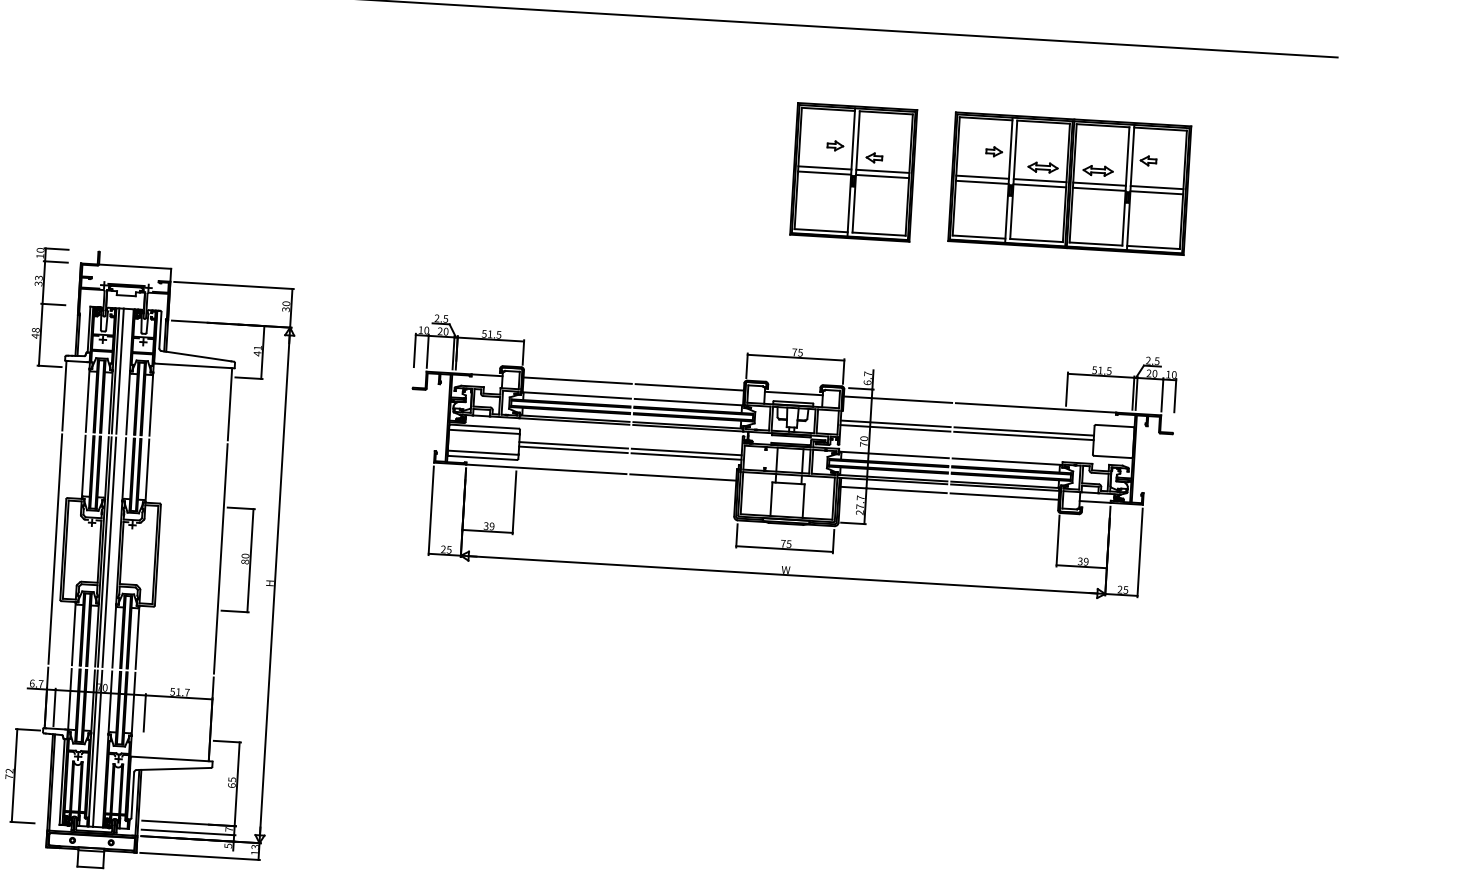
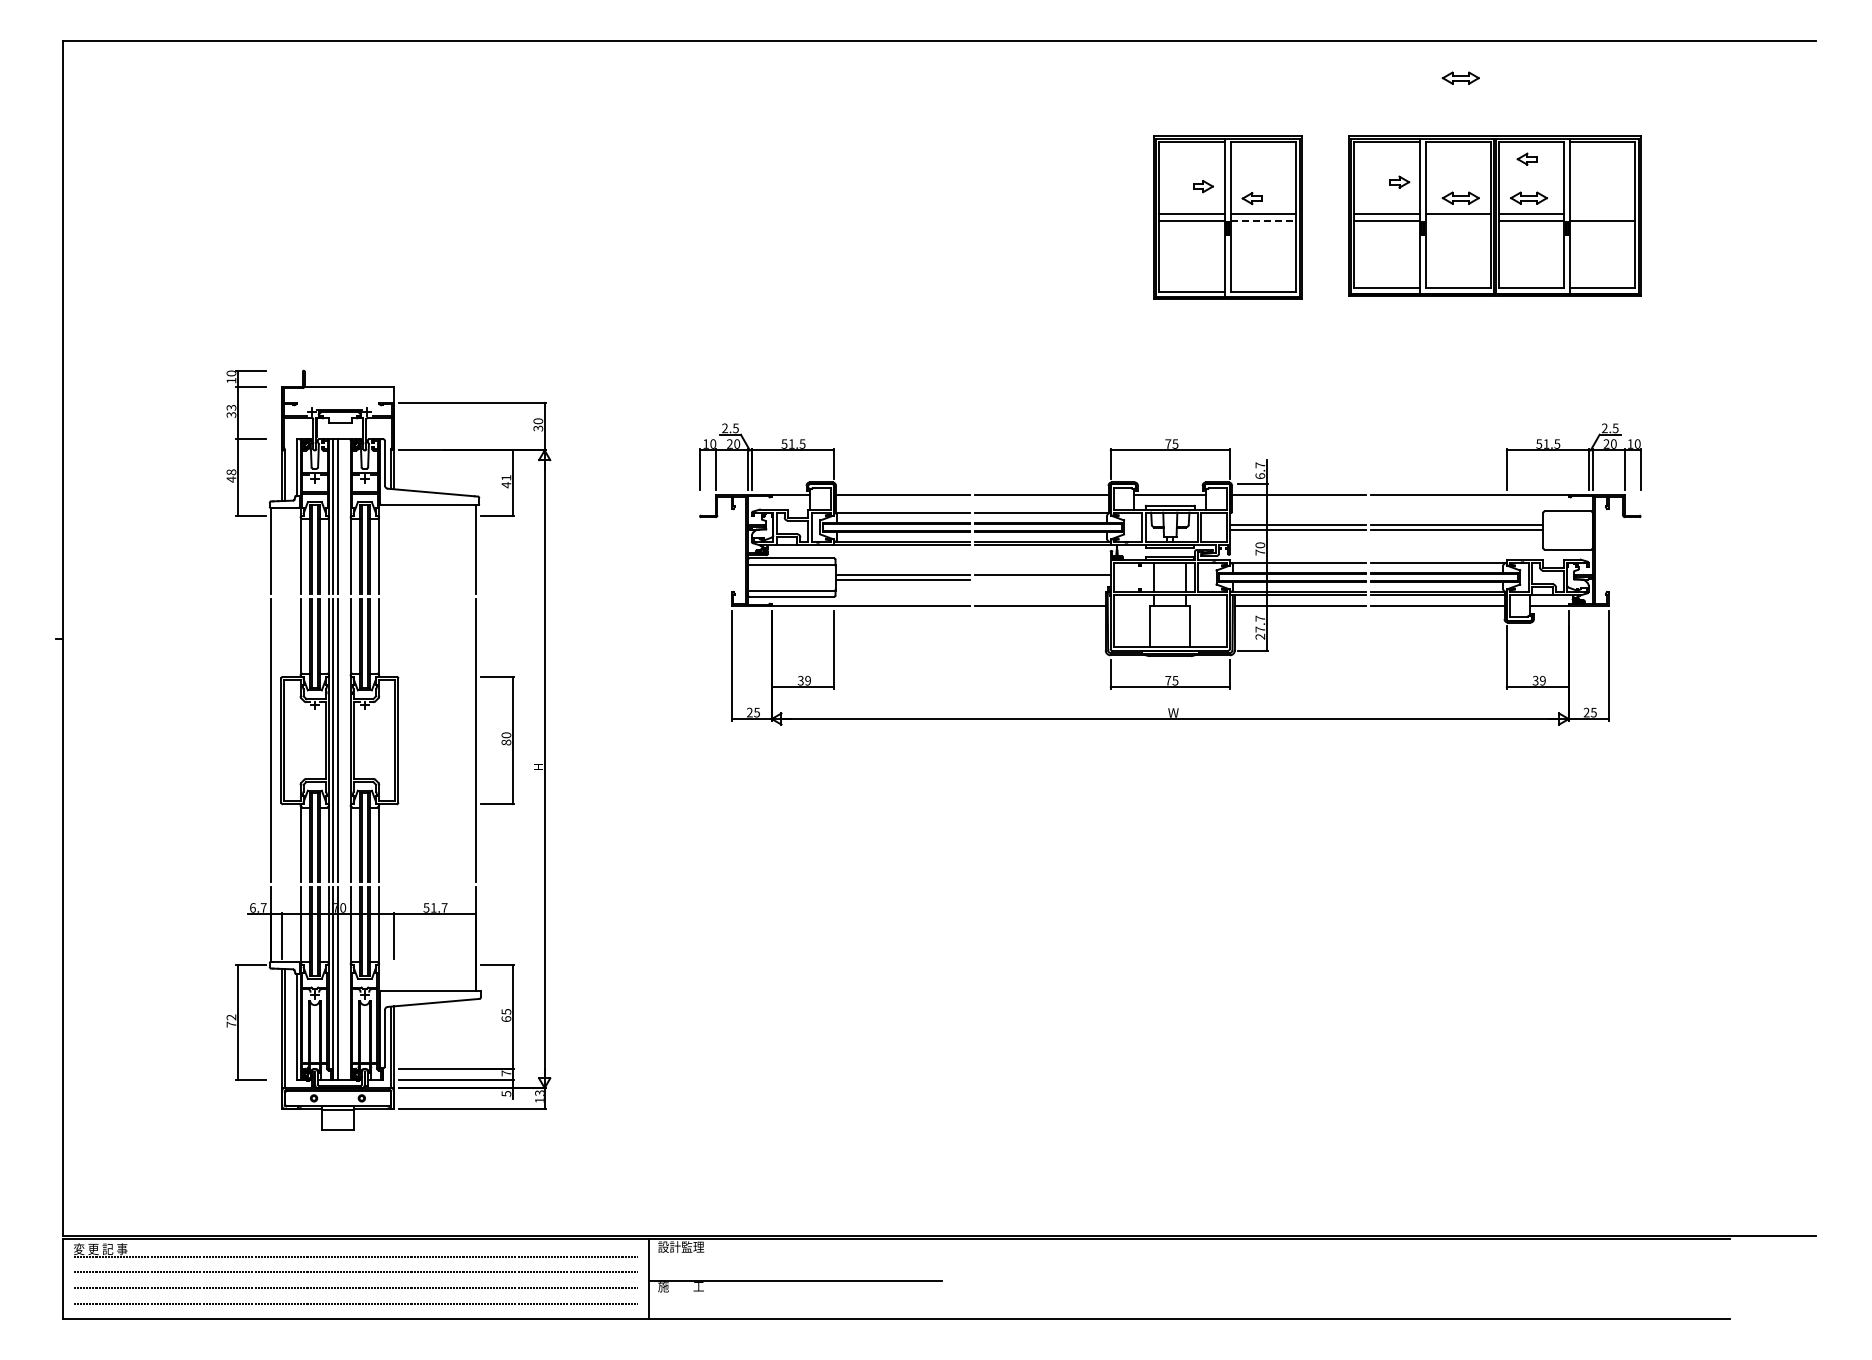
part: (1048, 70) -> (1460, 77), added
part: (1147, 160) -> (1526, 158), moved
line: (882, 176) -> (1263, 220), solid -> dashed
line: (1039, 185) -> (1457, 220), removed
line: (1156, 187) -> (1602, 214), removed
line: (686, 456) -> (1042, 580), removed

